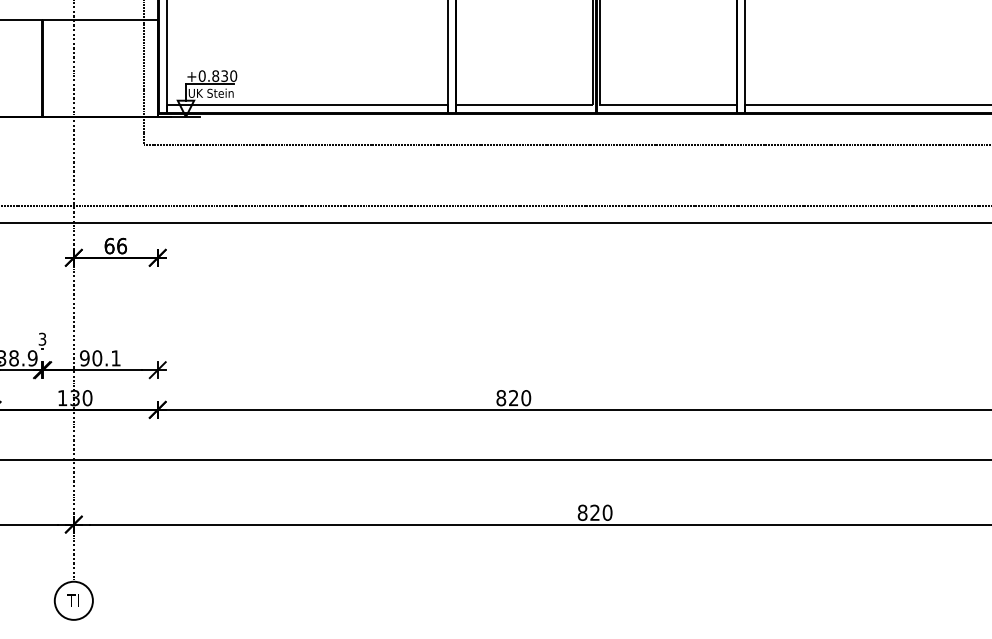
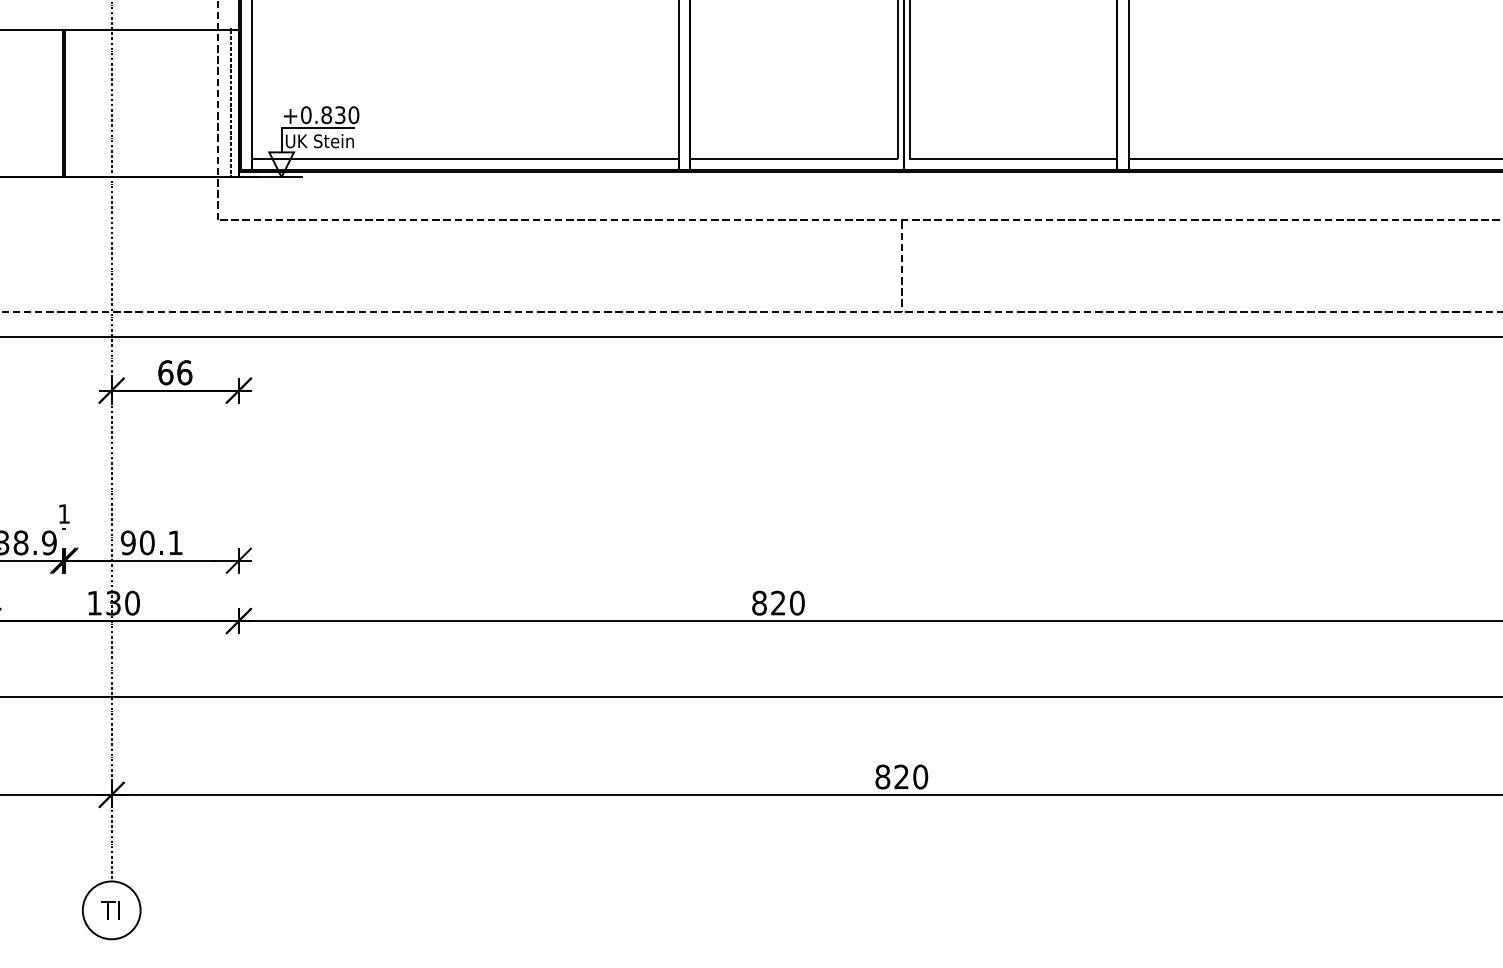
line: (152, 67) -> (230, 102), added
line: (595, 175) -> (902, 265), added
text: (42, 338) -> (64, 512), 3 -> 1

